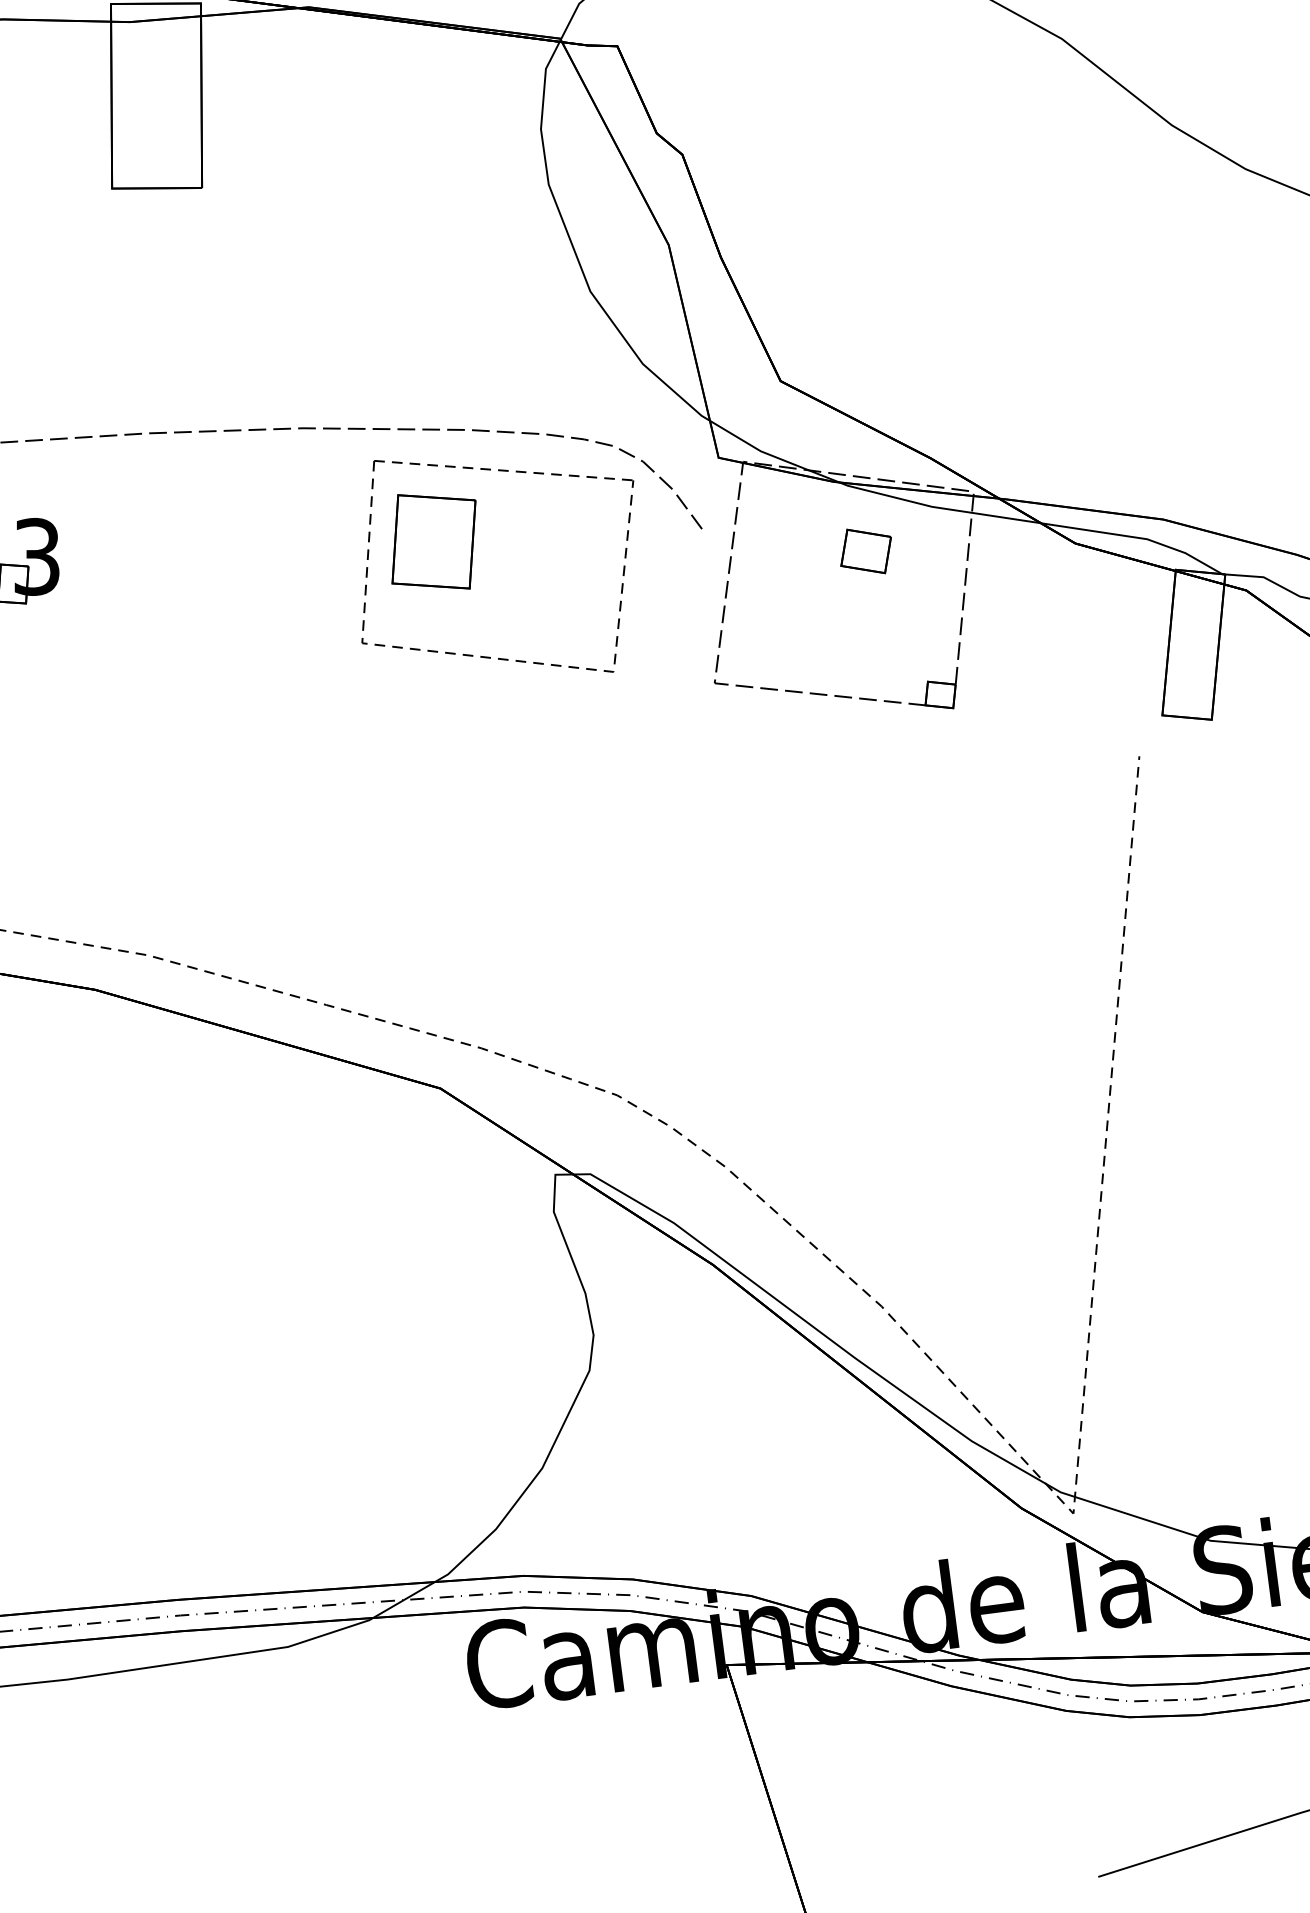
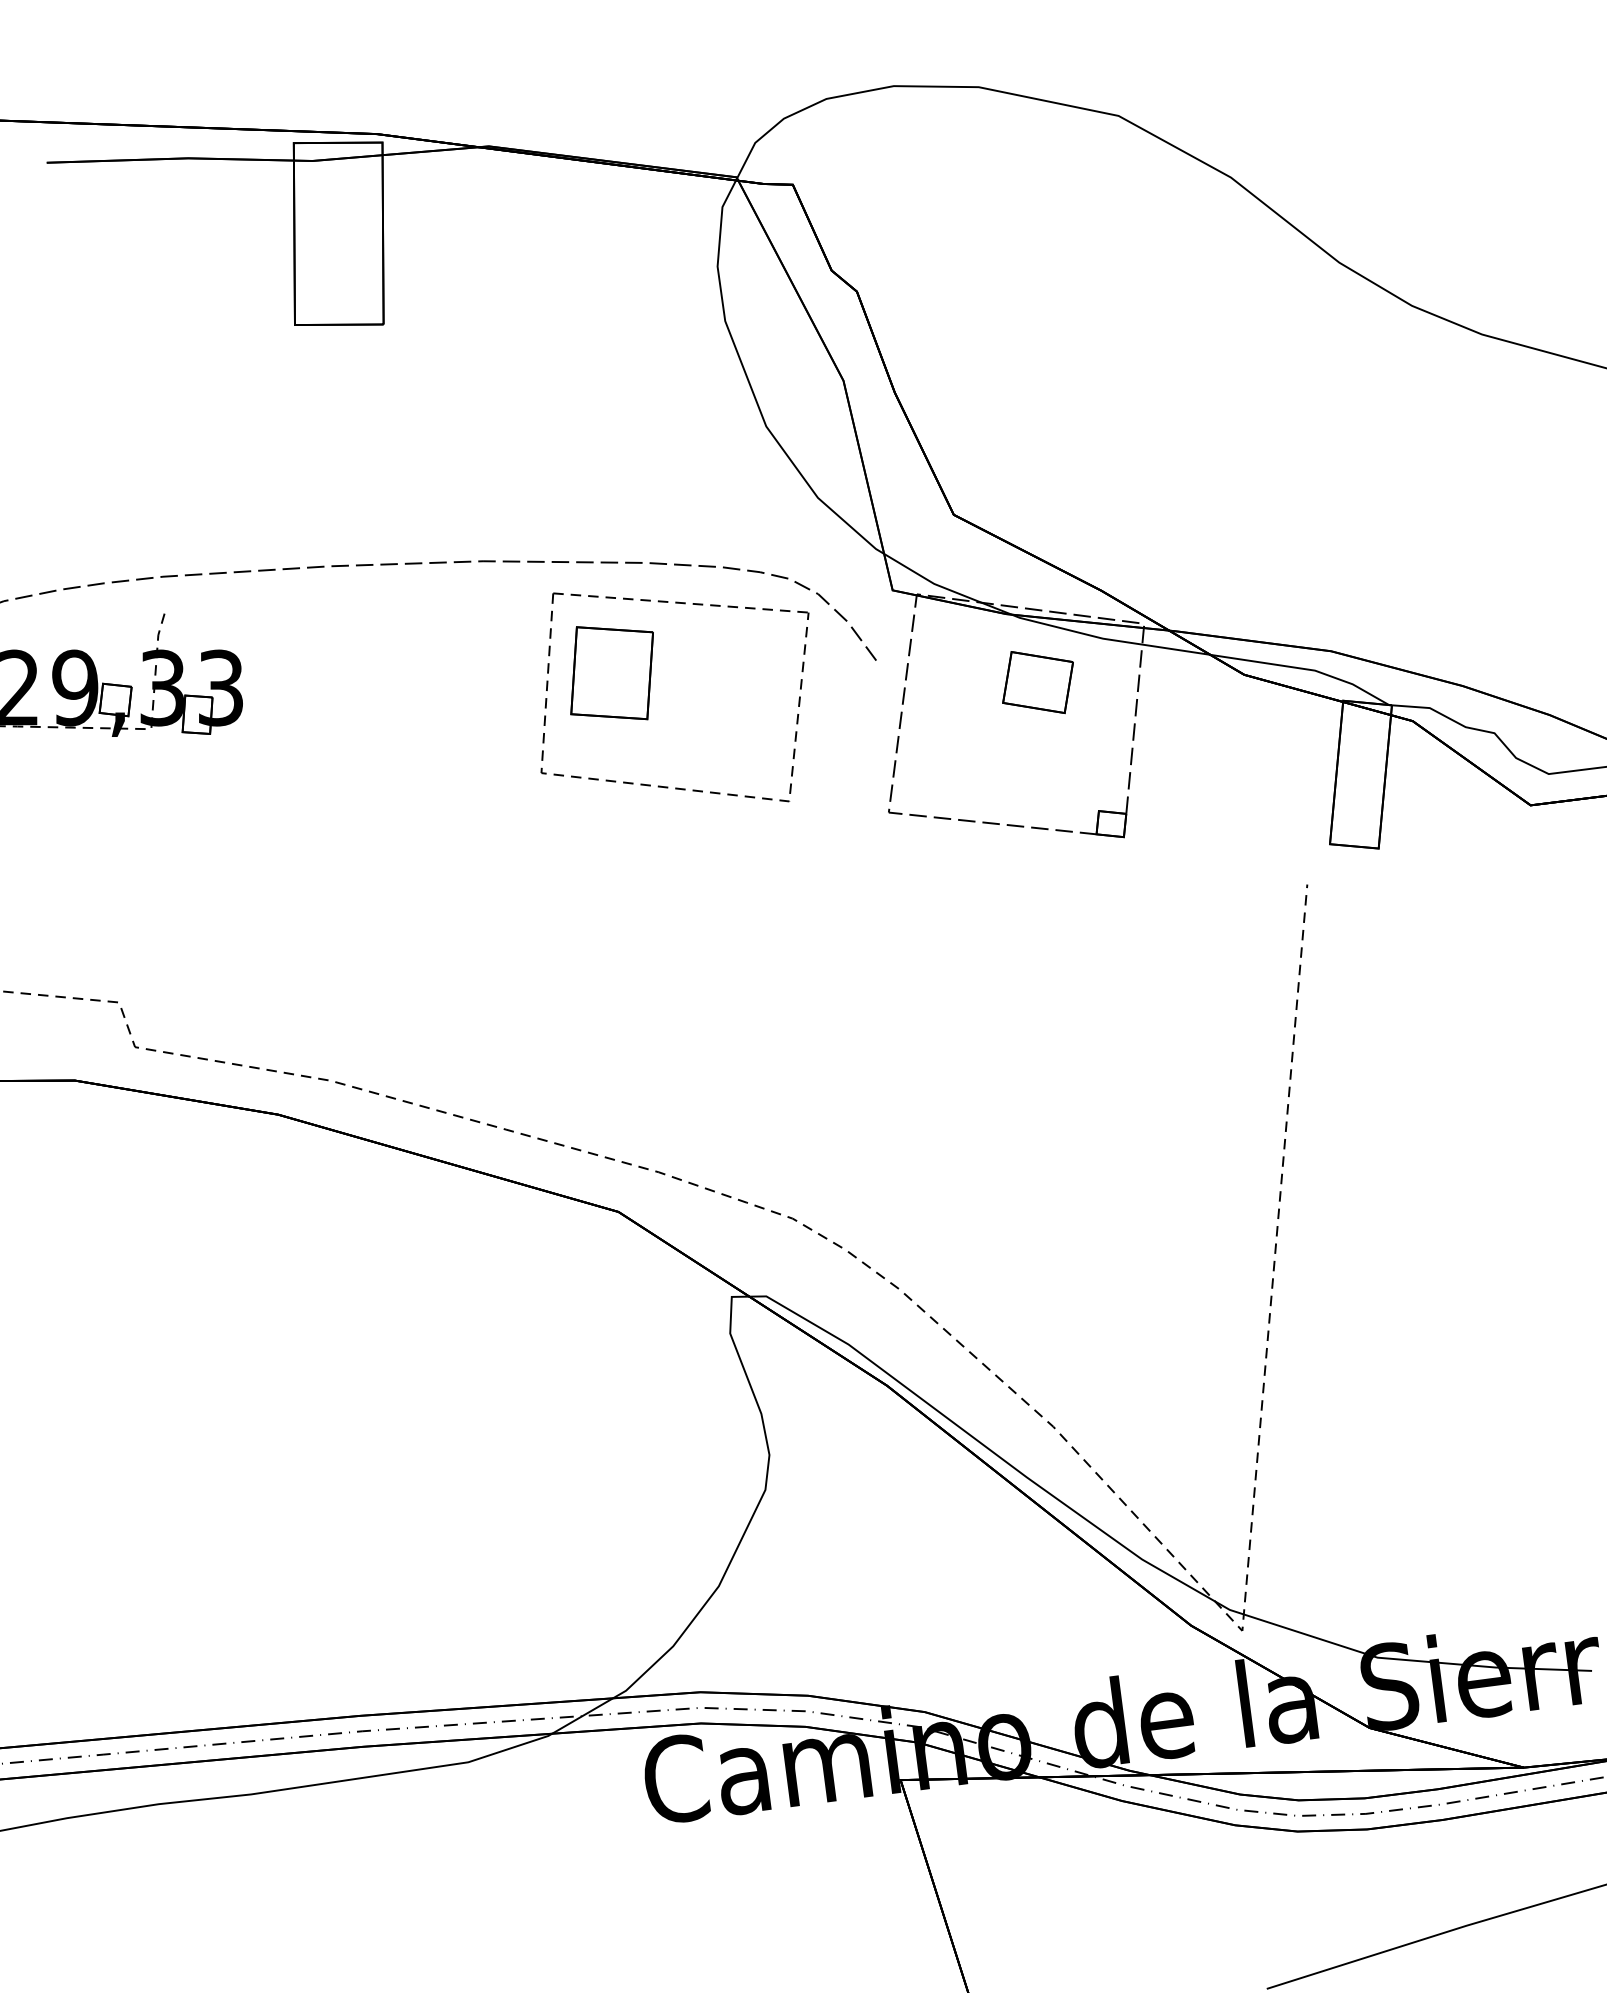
part: (865, 551) -> (1037, 682), size x1.43

